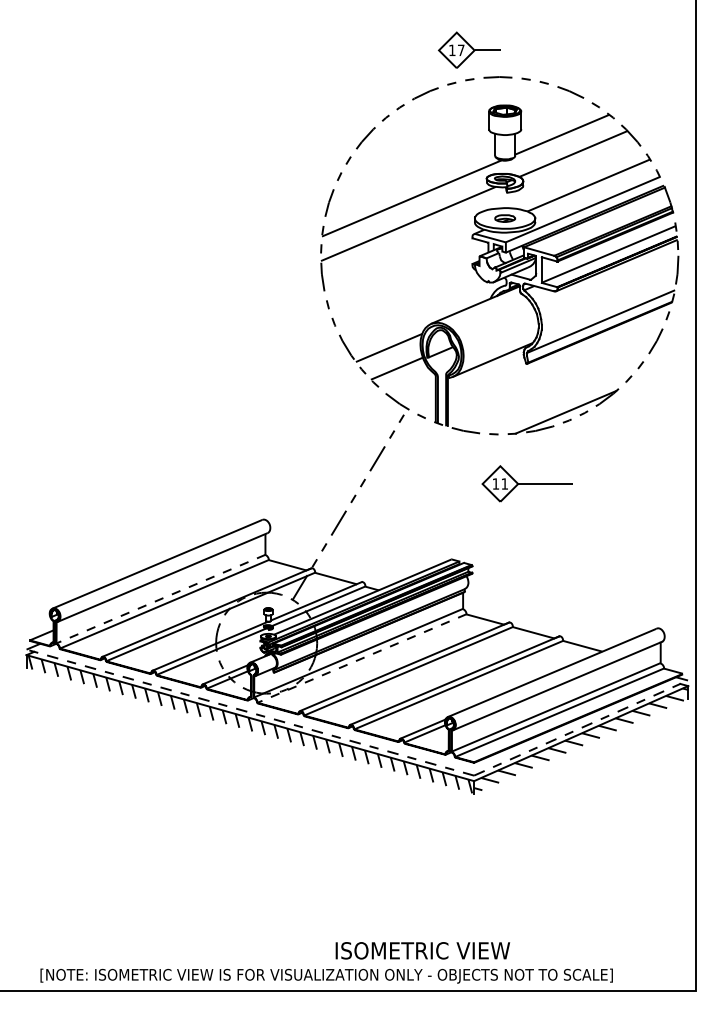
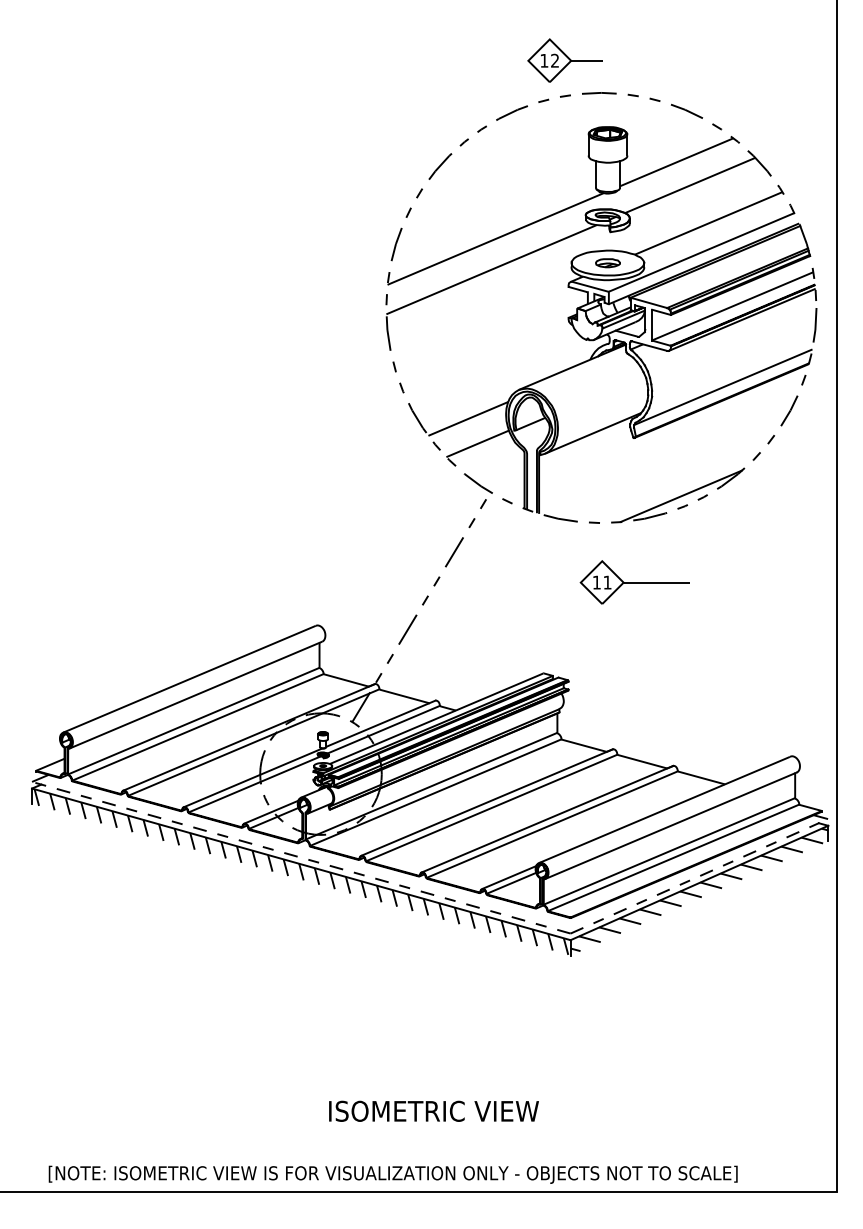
text: (460, 50) -> (554, 60), 17 -> 12
line: (160, 599) -> (193, 721), dashed -> solid
line: (361, 658) -> (435, 792), dashed -> solid
text: (422, 950) -> (433, 1110), moved

